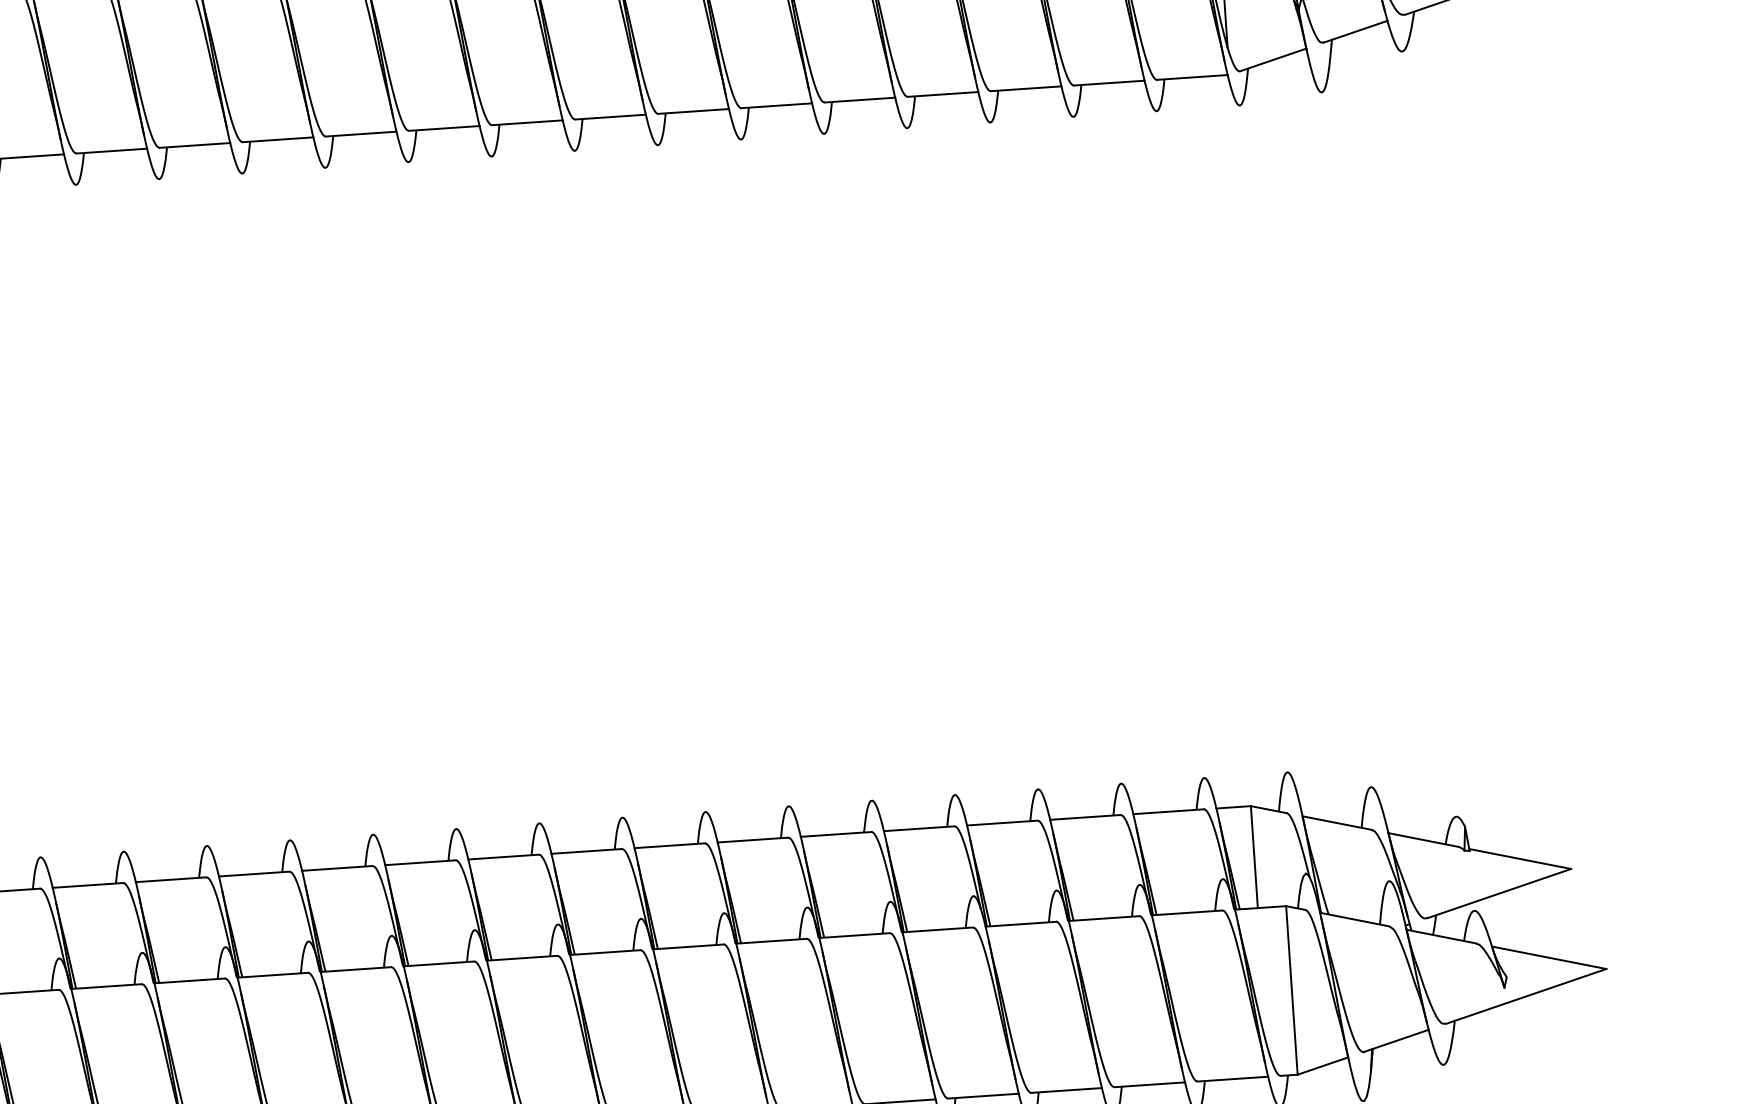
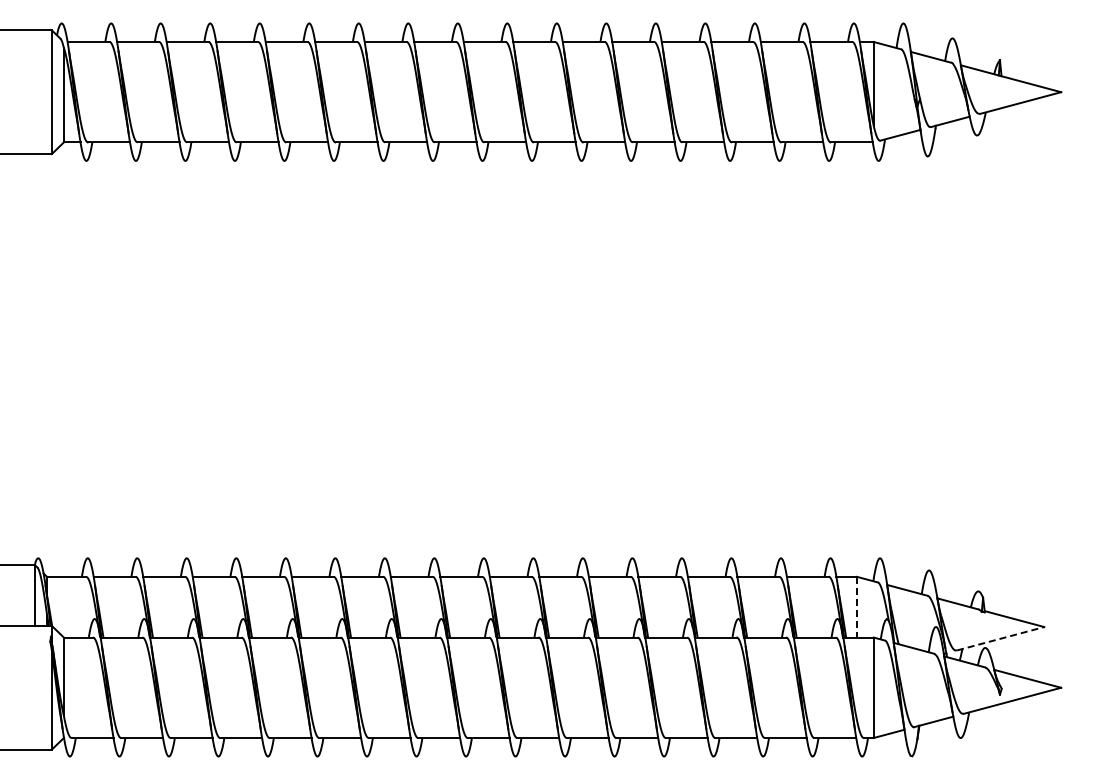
line: (1253, 857) -> (856, 607), solid -> dashed
line: (1500, 893) -> (1001, 638), solid -> dashed

